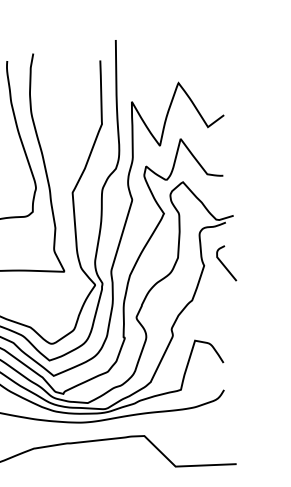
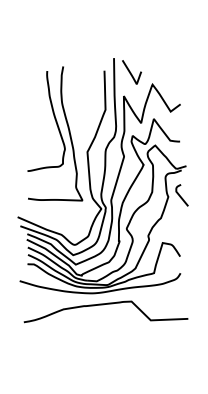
curve: (144, 63) -> (131, 72), added

